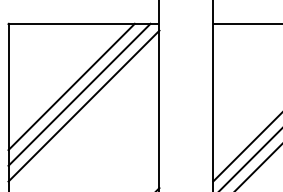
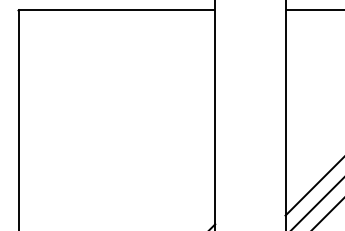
line: (71, 86) -> (100, 91), removed
line: (79, 94) -> (111, 102), removed
line: (83, 105) -> (116, 116), removed

